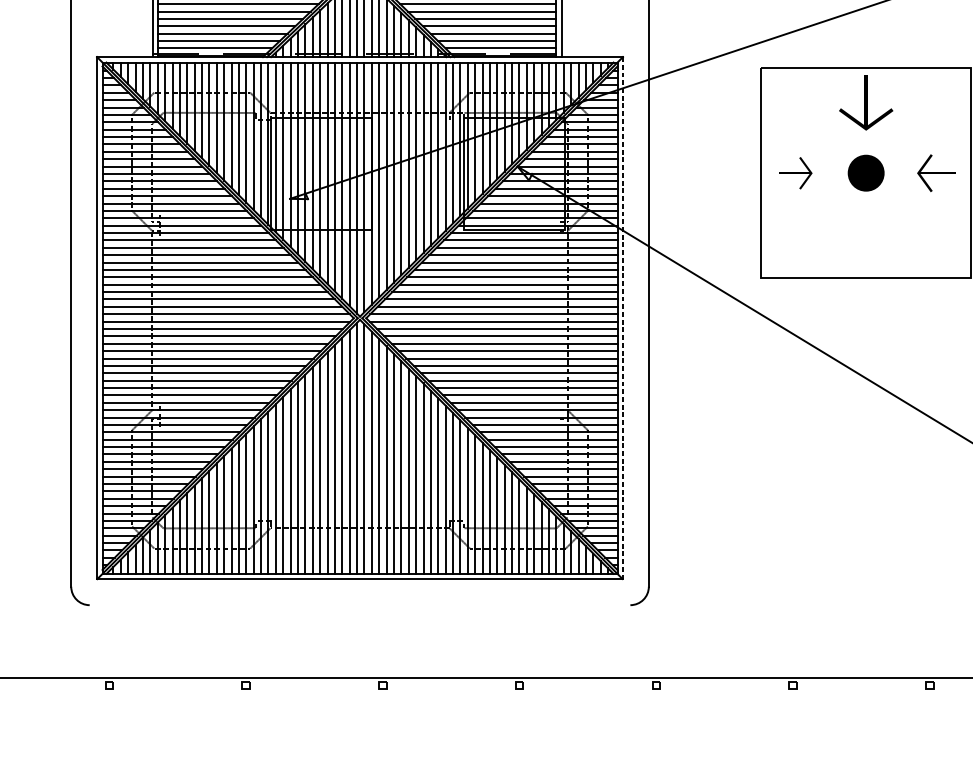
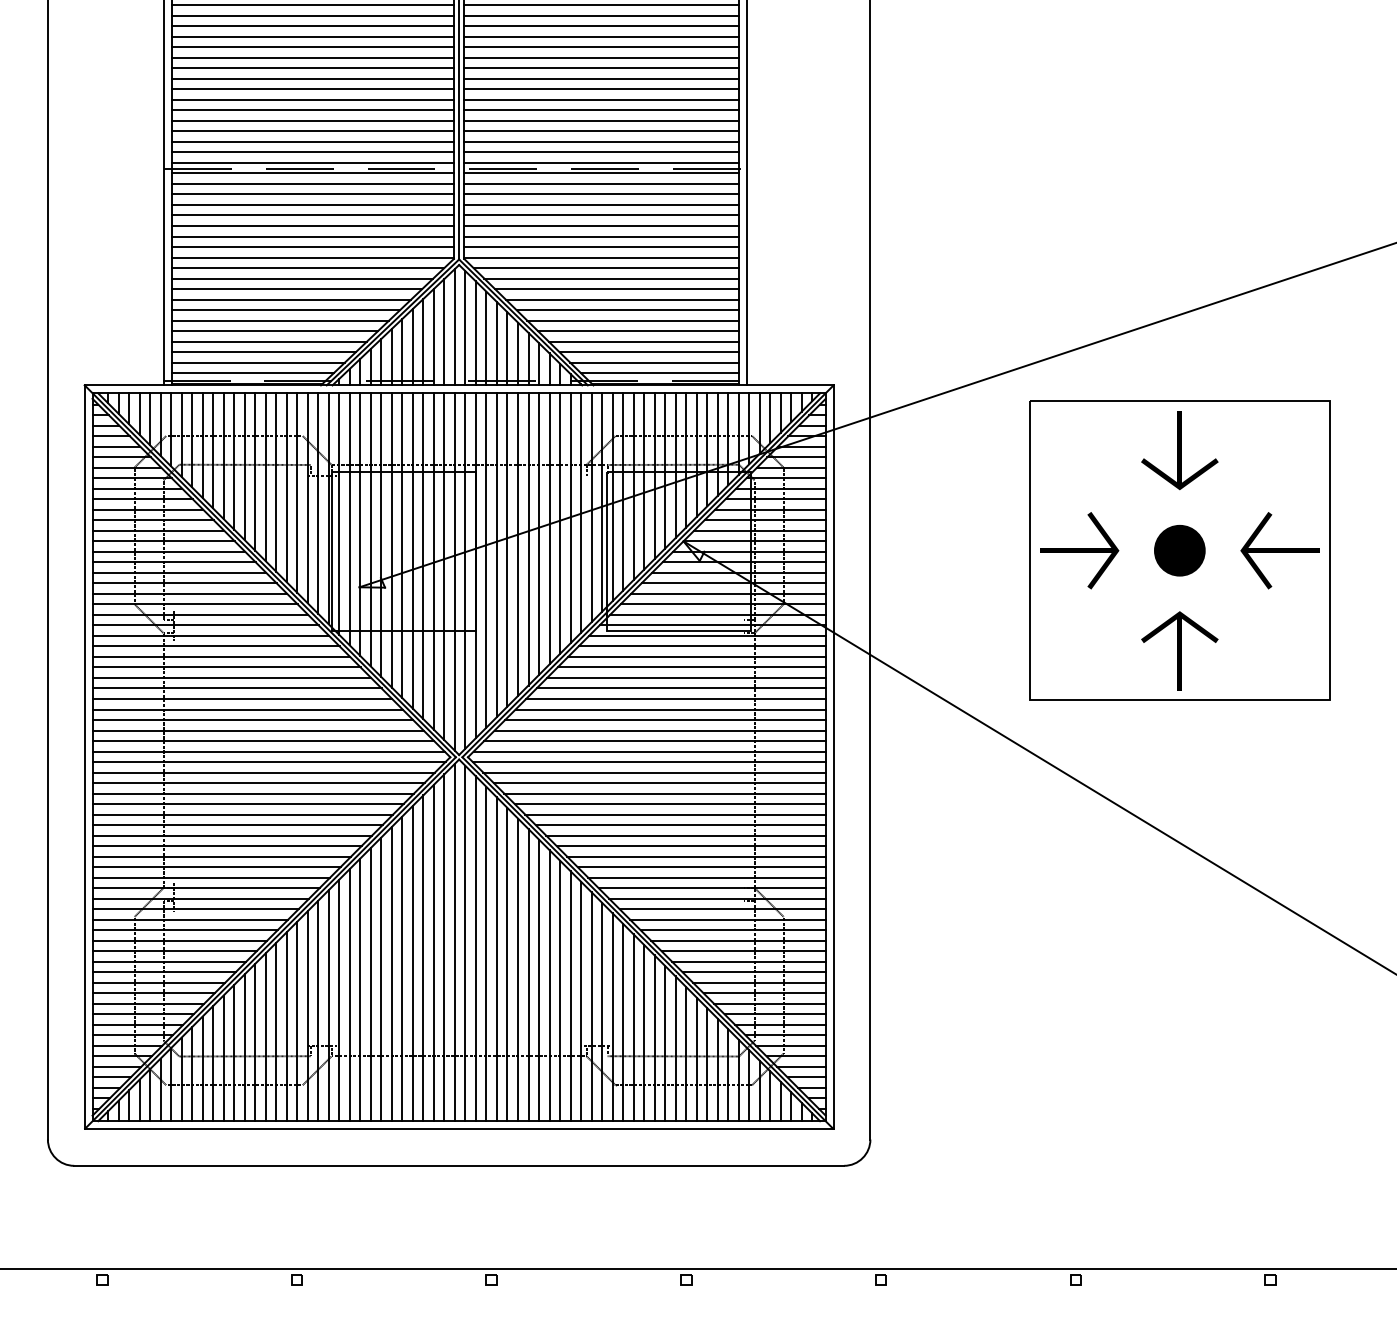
part: (795, 173) -> (1079, 550), size x1.67
part: (936, 173) -> (1279, 550), size x1.43
part: (865, 243) -> (1179, 650), added
line: (622, 318) -> (833, 757), dashed -> solid
line: (360, 604) -> (459, 1165), added

